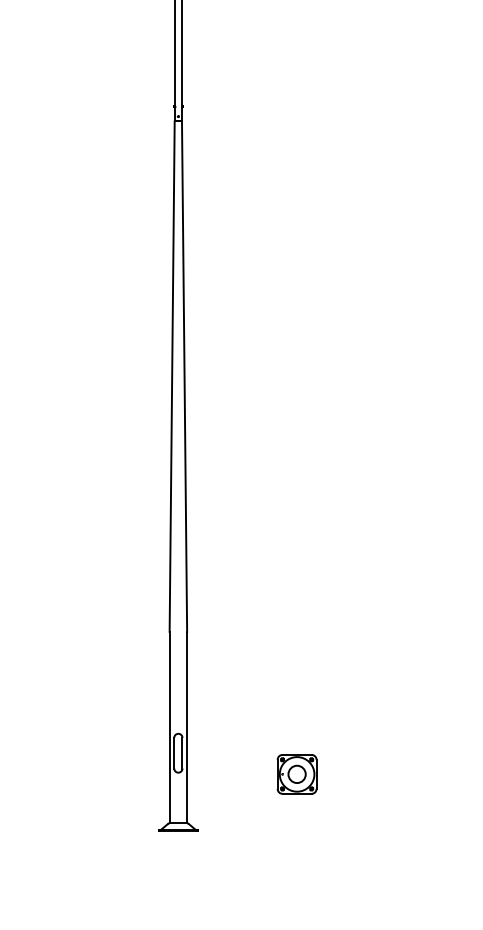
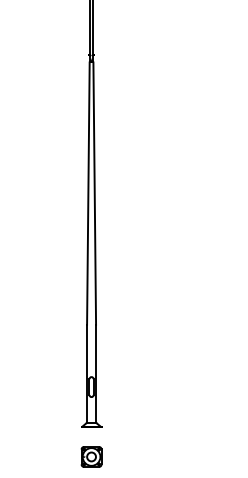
part: (296, 773) -> (91, 456), moved

